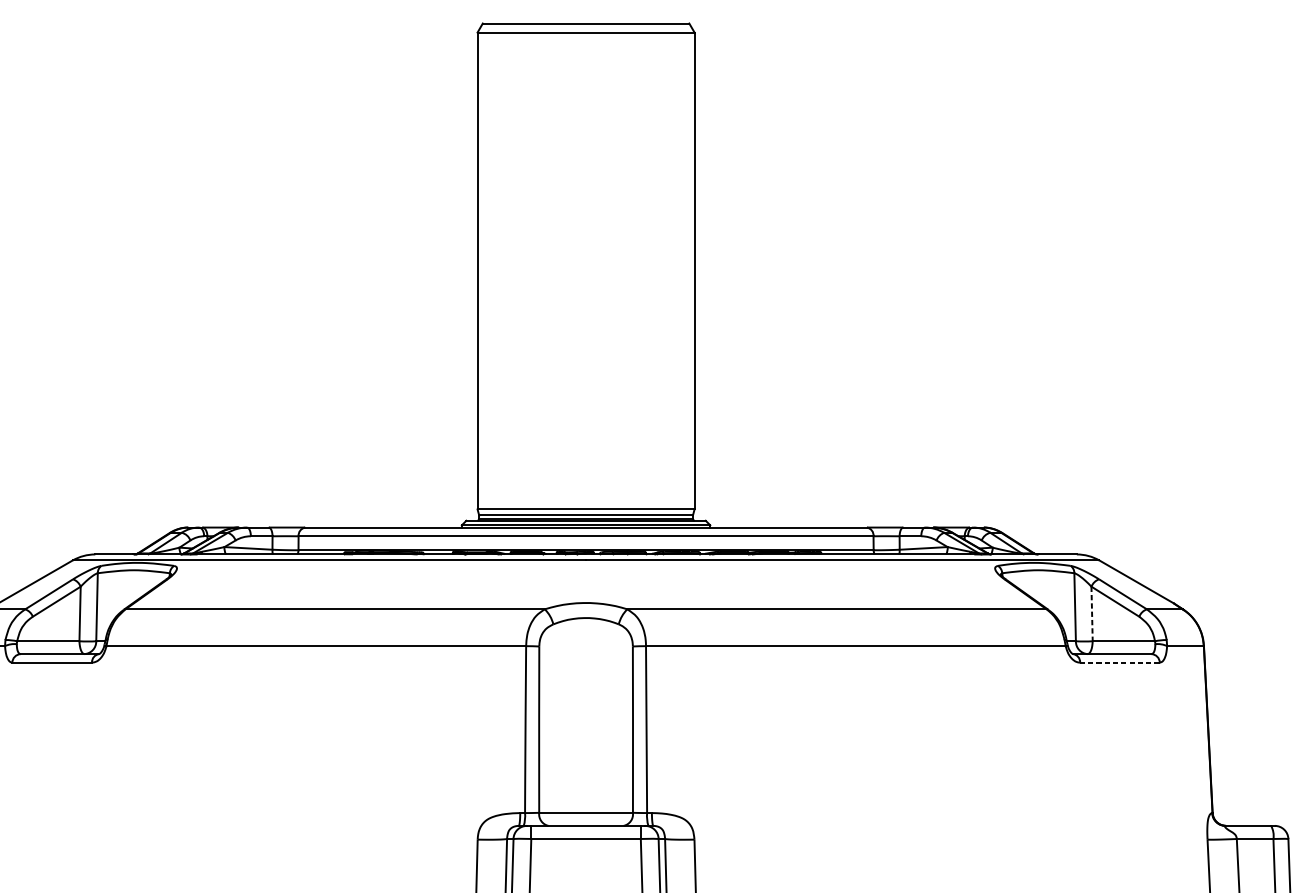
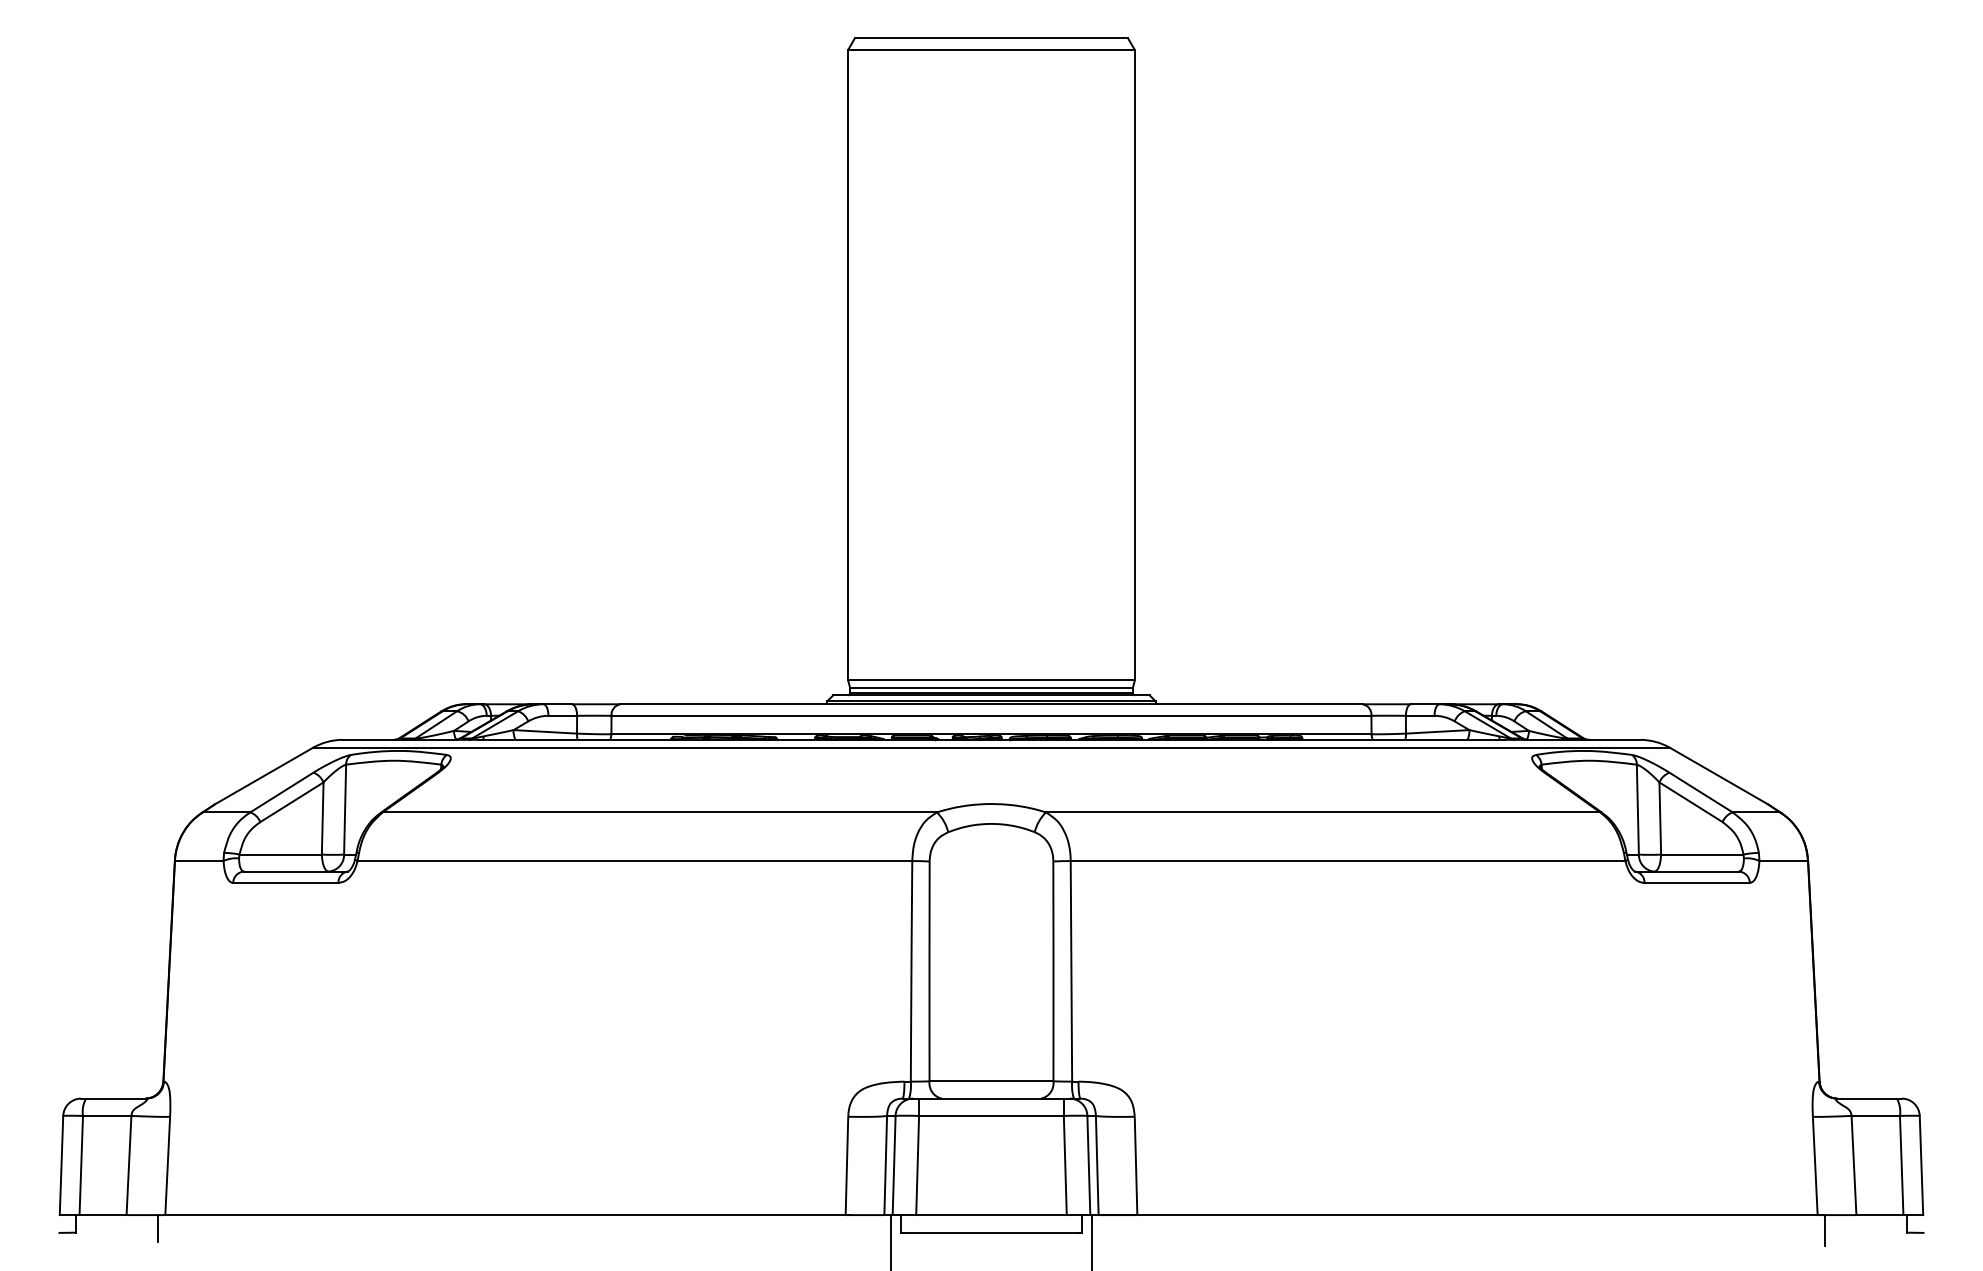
line: (1092, 614) -> (1660, 819), dashed -> solid
line: (1120, 662) -> (1697, 882), dashed -> solid

